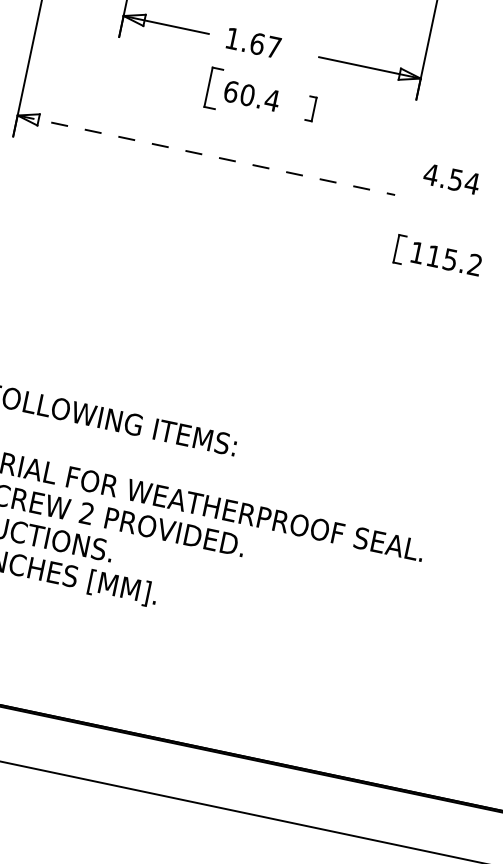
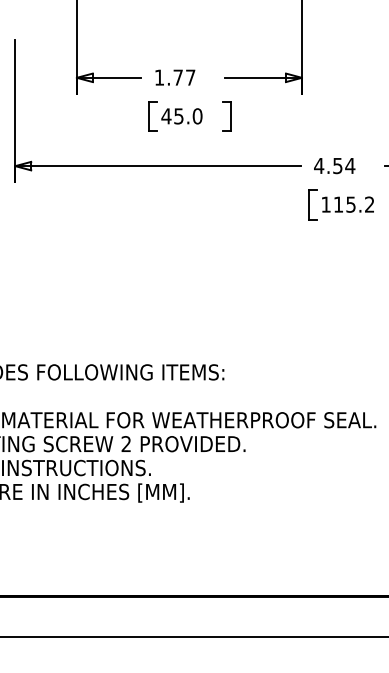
text: (257, 43) -> (178, 77), 1.67 -> 1.77
text: (250, 96) -> (181, 116), 60.4 -> 45.0
part: (310, 108) -> (226, 116), size x1.67
line: (206, 155) -> (158, 166), dashed -> solid
text: (451, 179) -> (334, 166), moved
part: (399, 248) -> (312, 204), size x1.43

